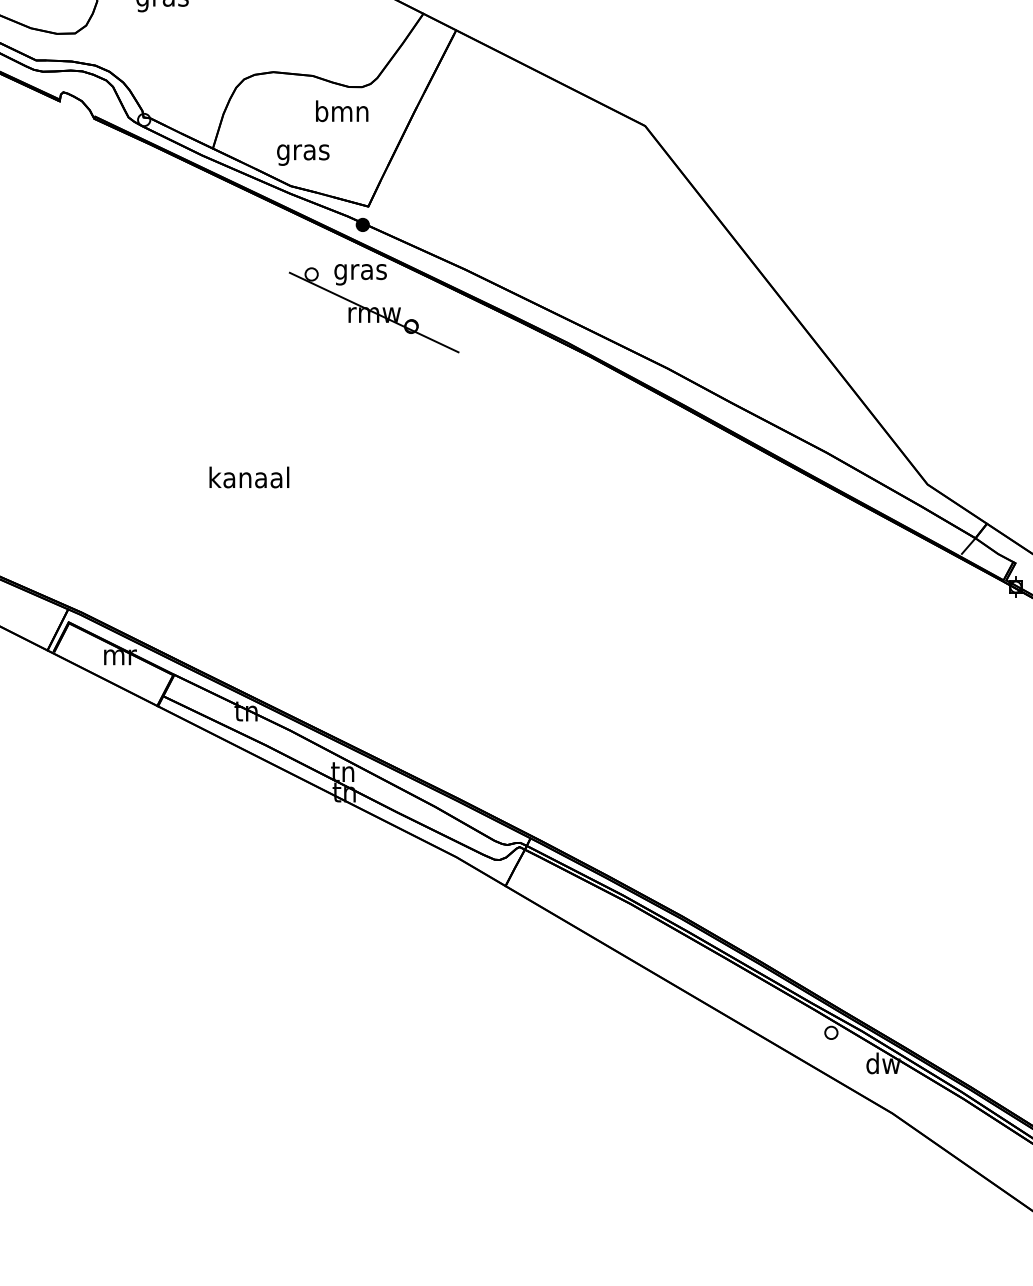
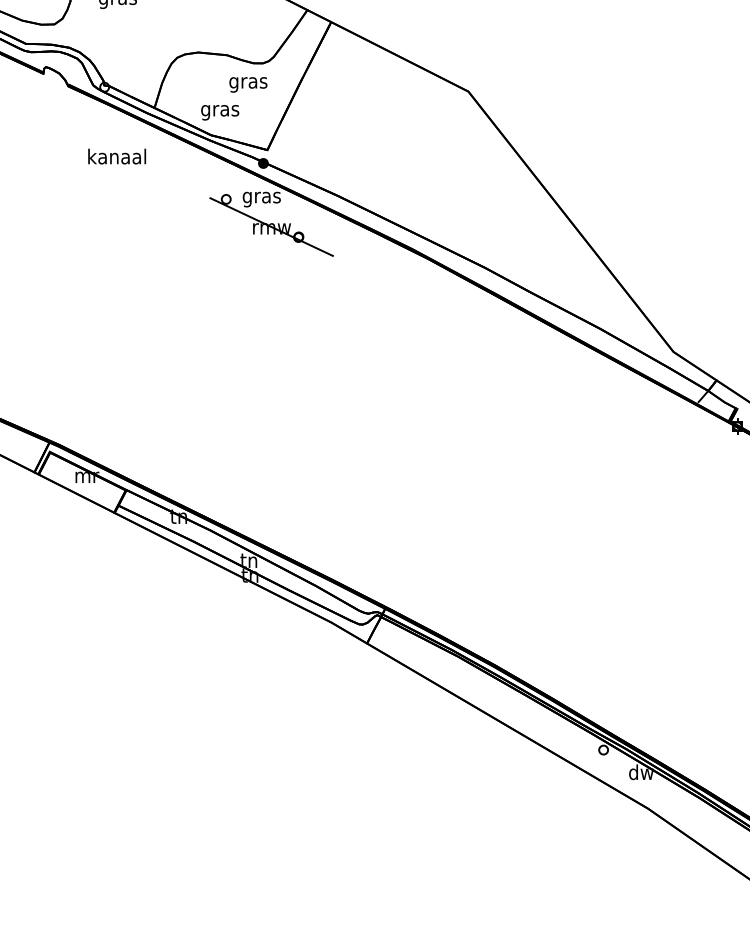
text: (342, 113) -> (248, 82), bmn -> gras
text: (249, 477) -> (117, 156), moved

